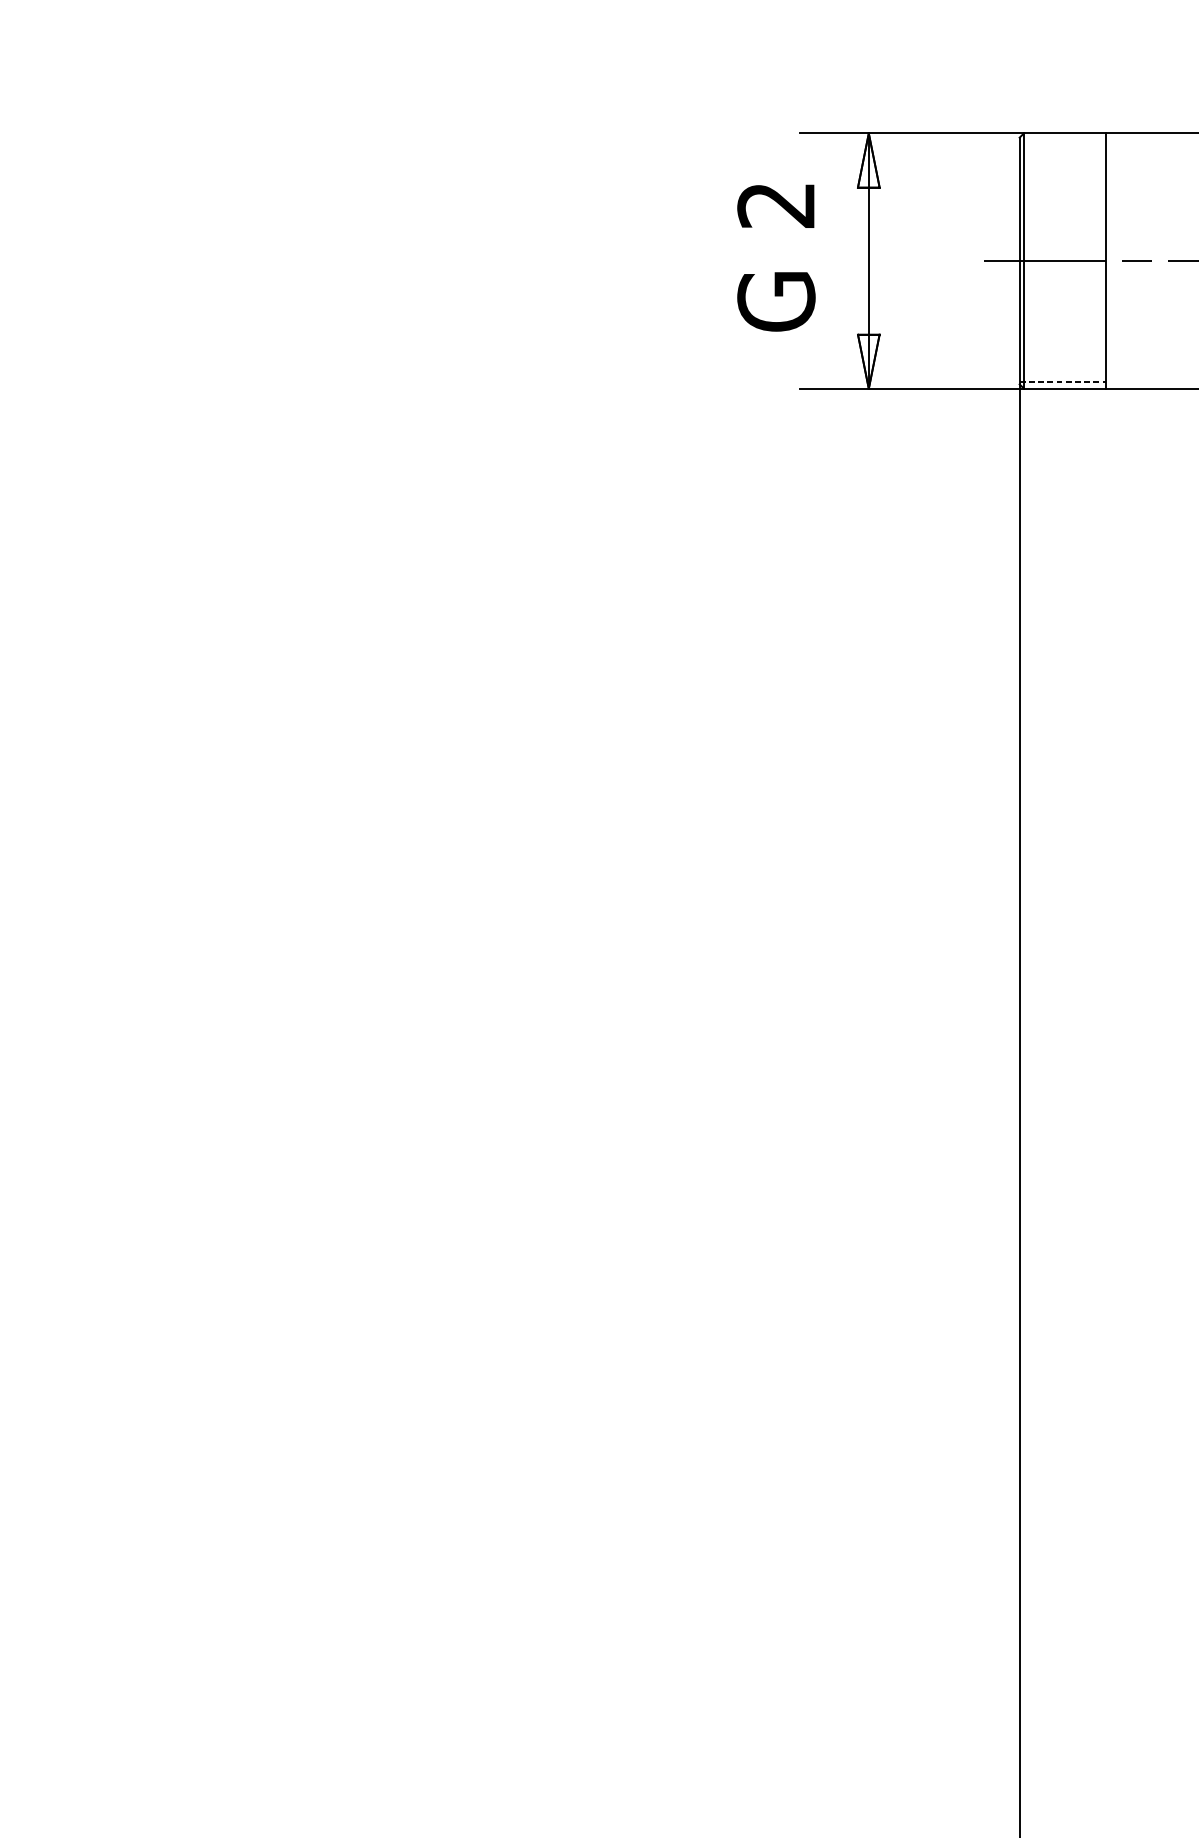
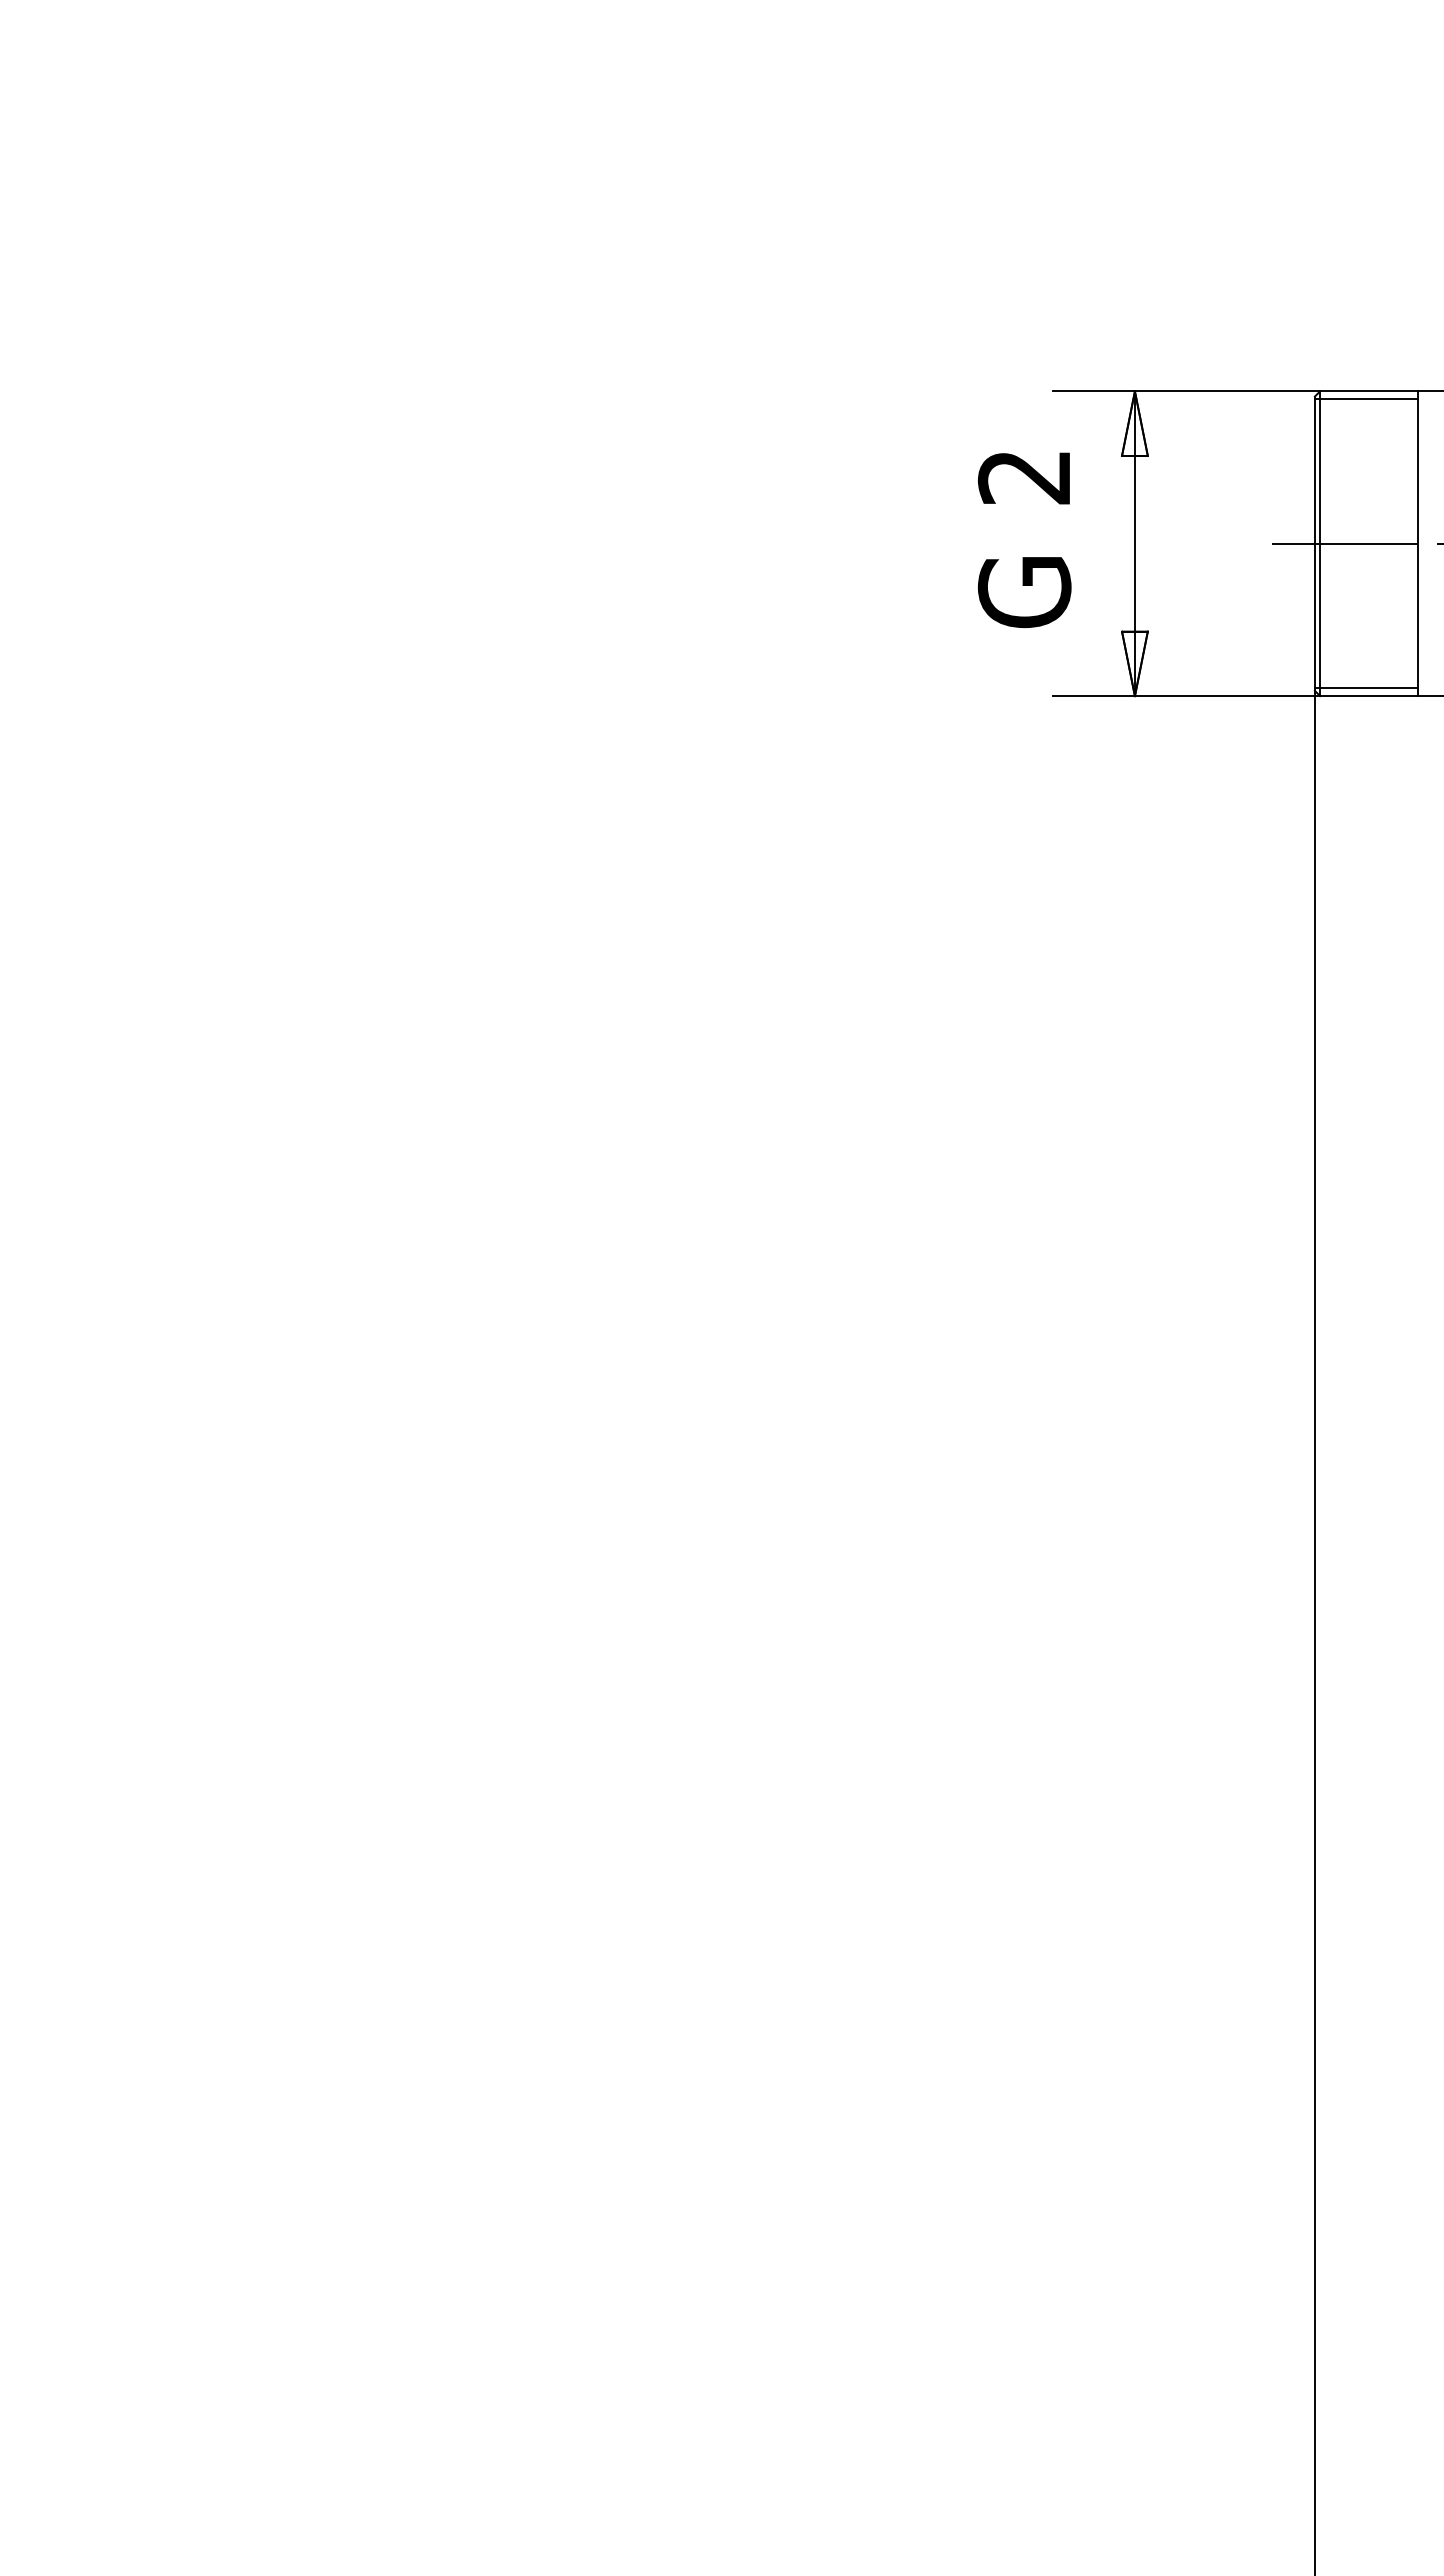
line: (1062, 140) -> (1366, 399), added
line: (1062, 382) -> (1366, 688), dashed -> solid

